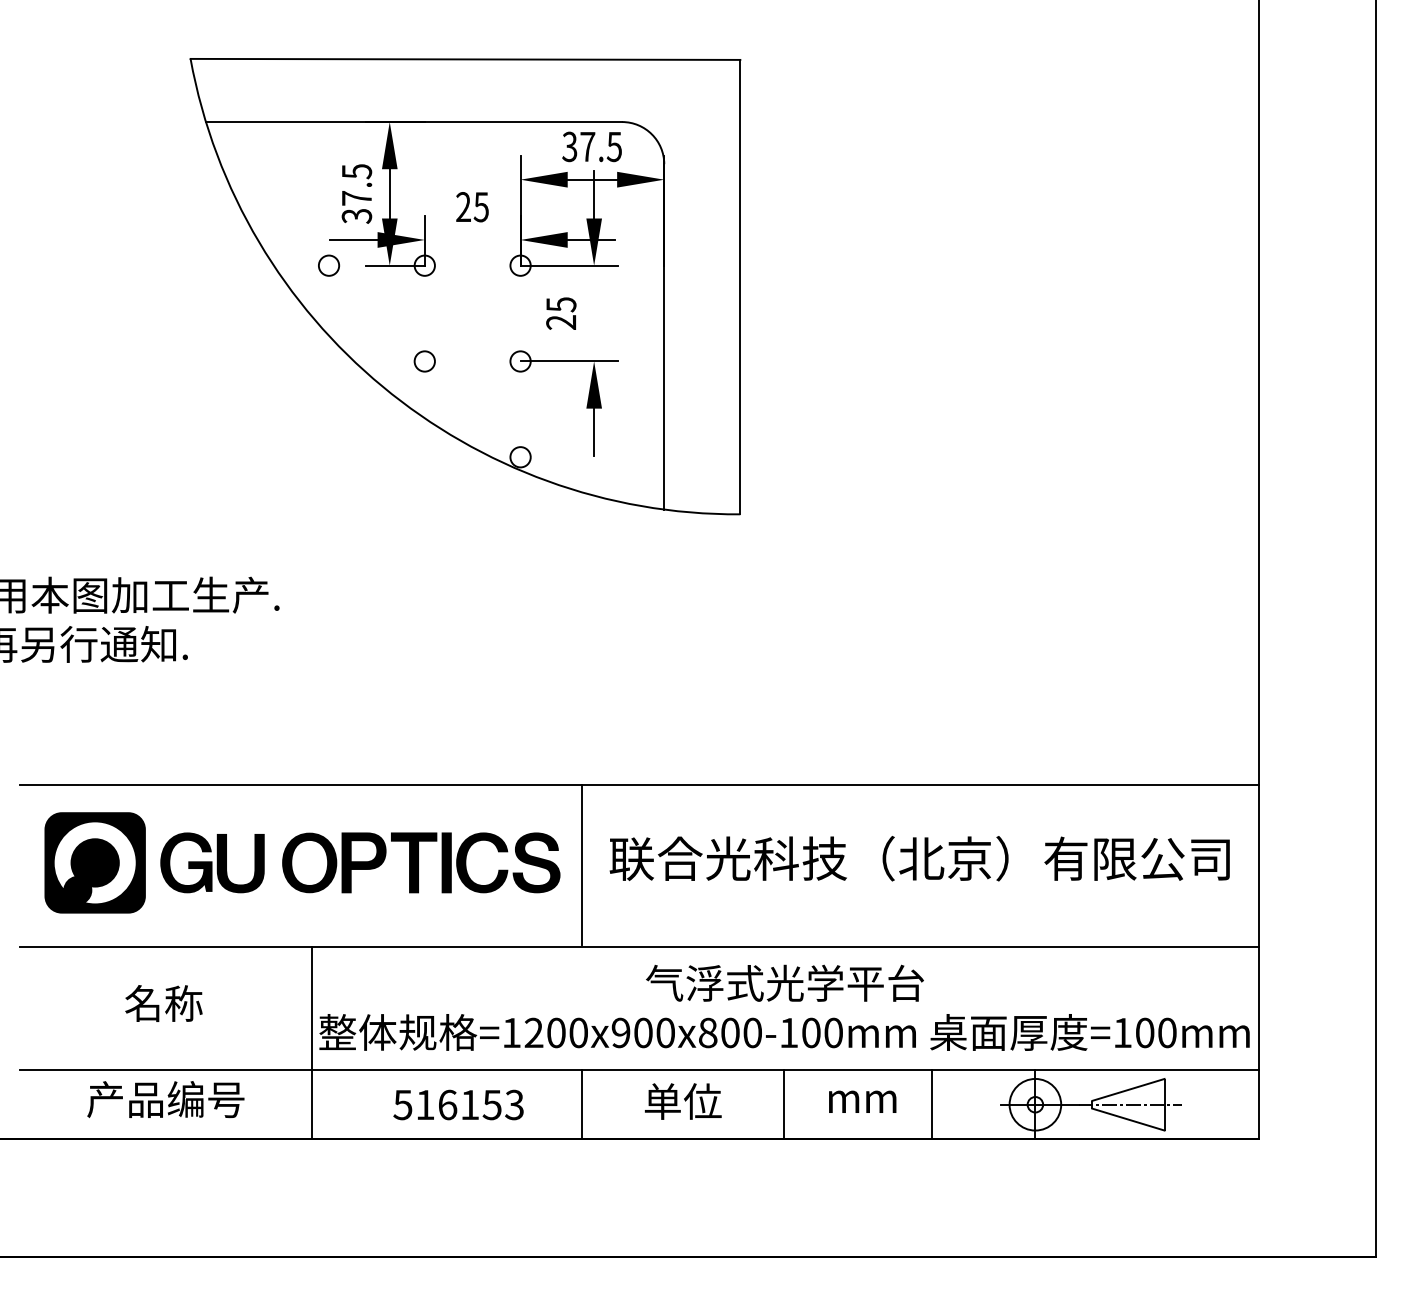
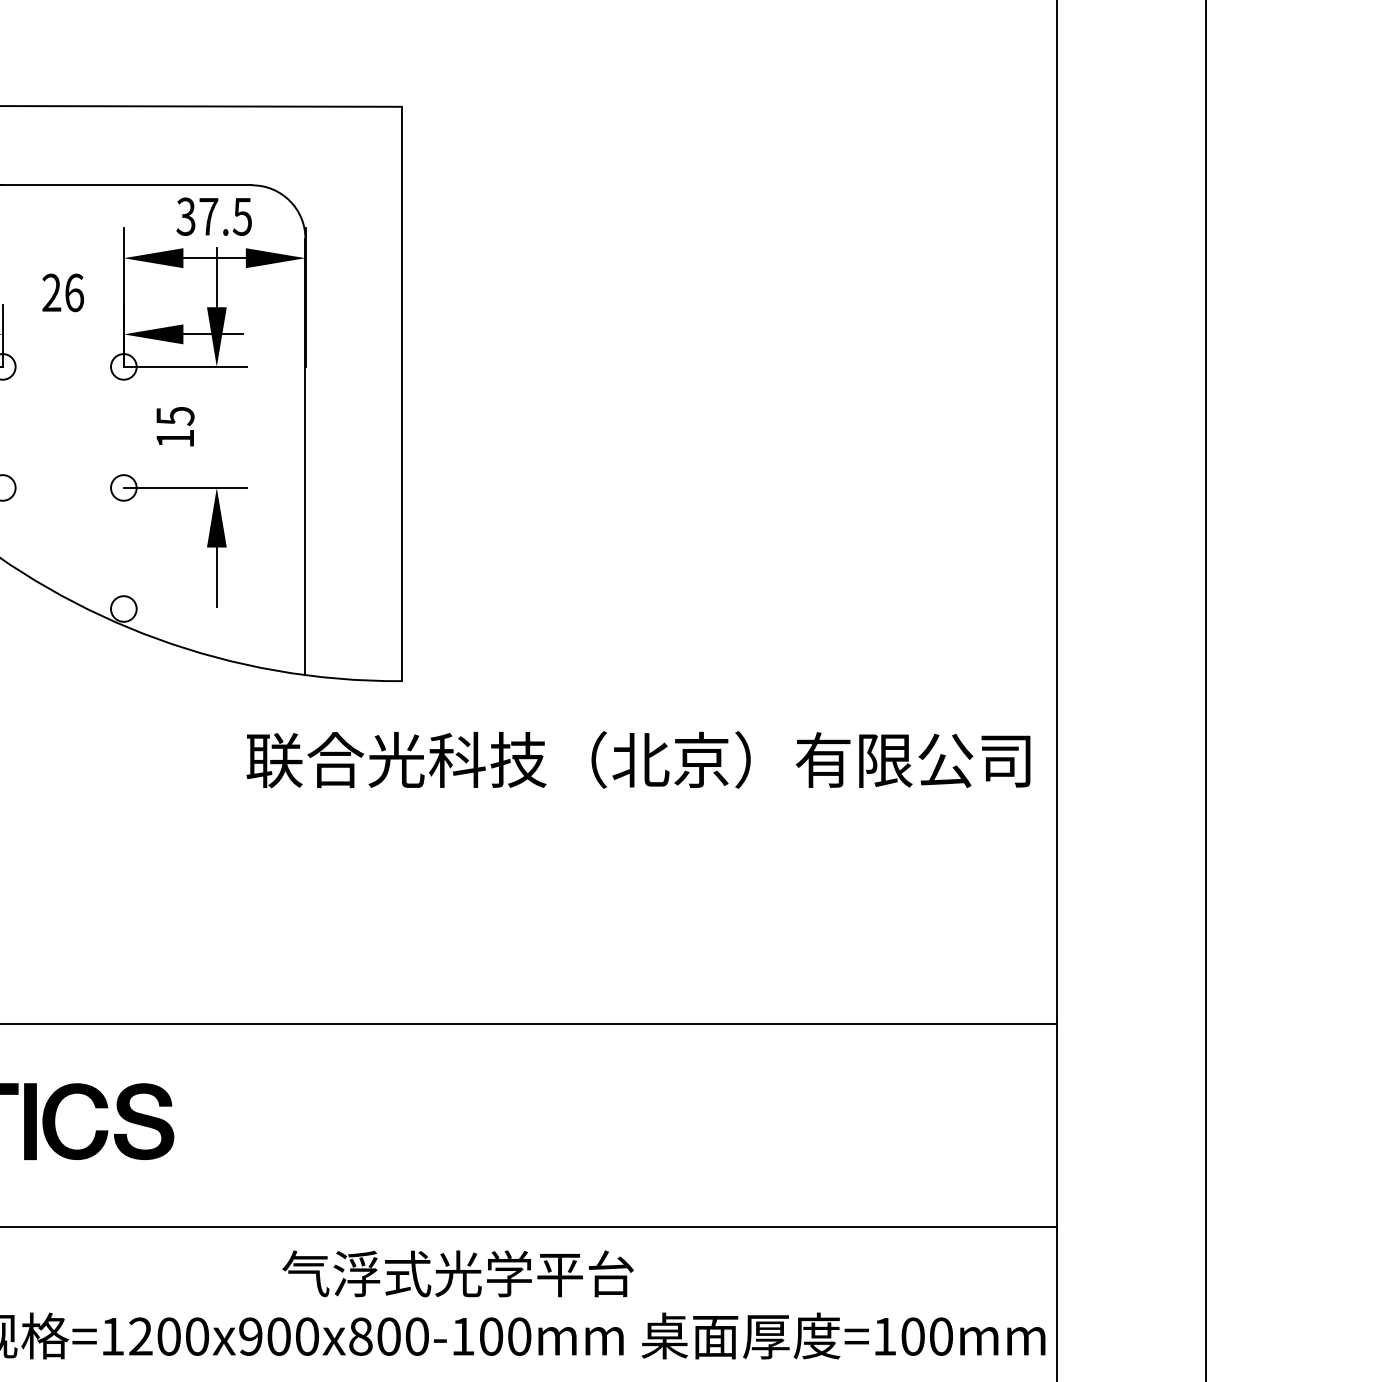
text: (481, 207) -> (74, 293), 25 -> 26
text: (561, 322) -> (175, 438), 25 -> 15
text: (919, 858) -> (638, 759), moved
line: (581, 865) -> (200, 1124), removed

